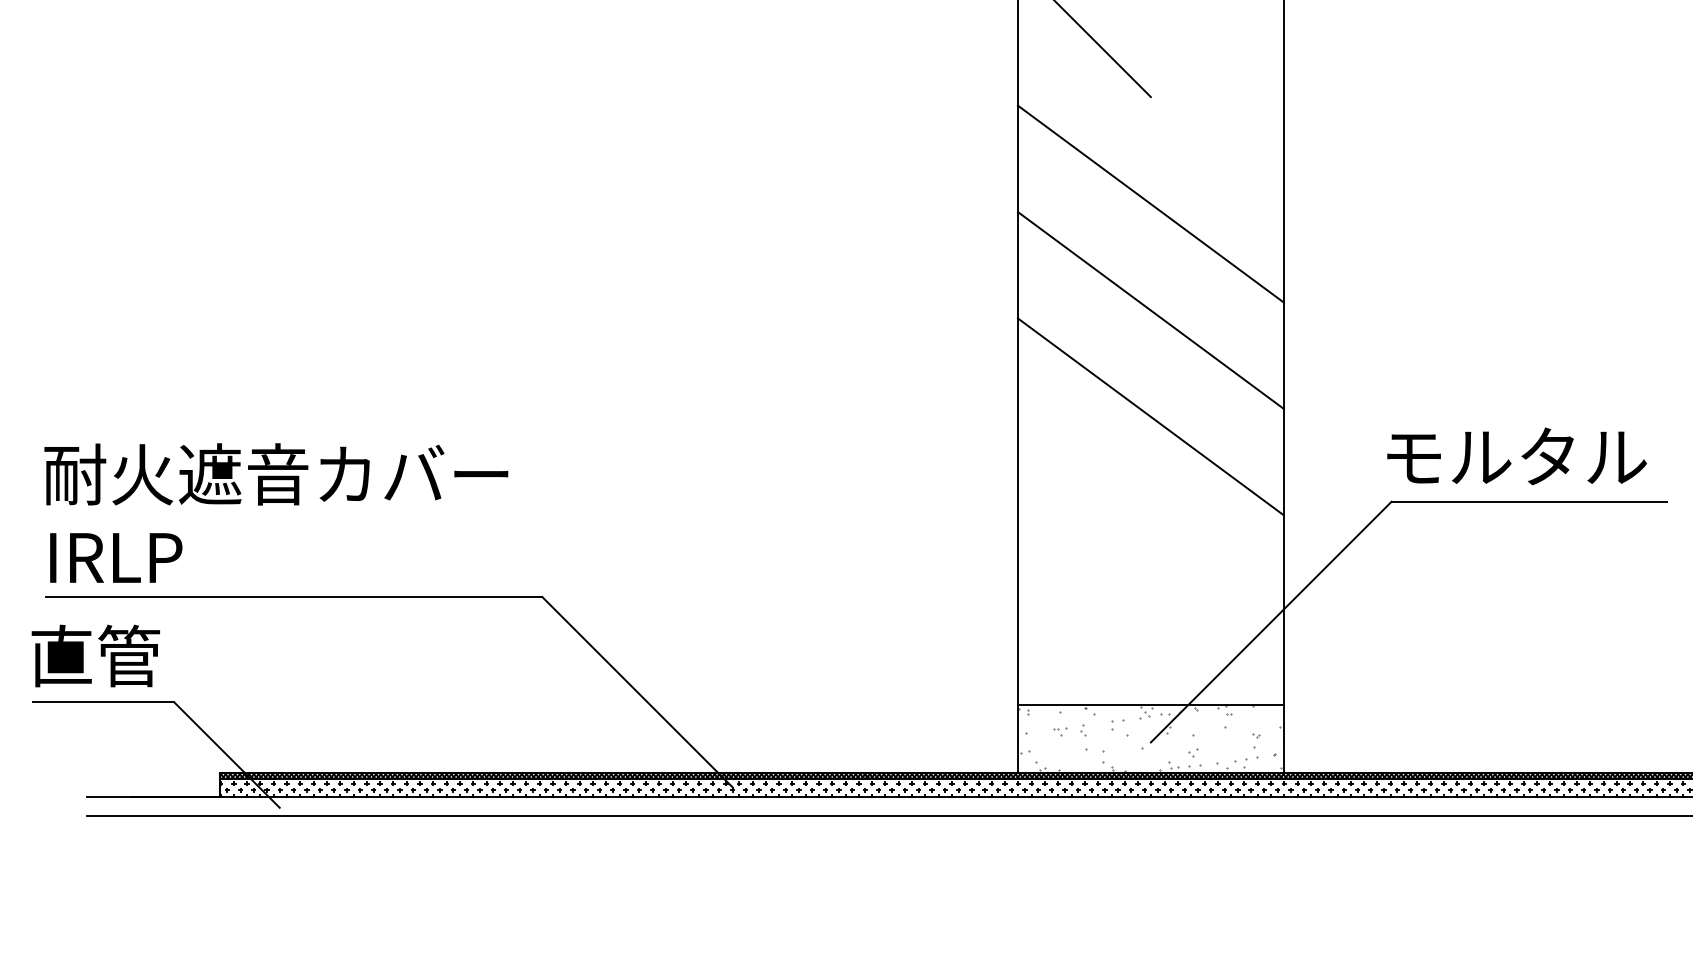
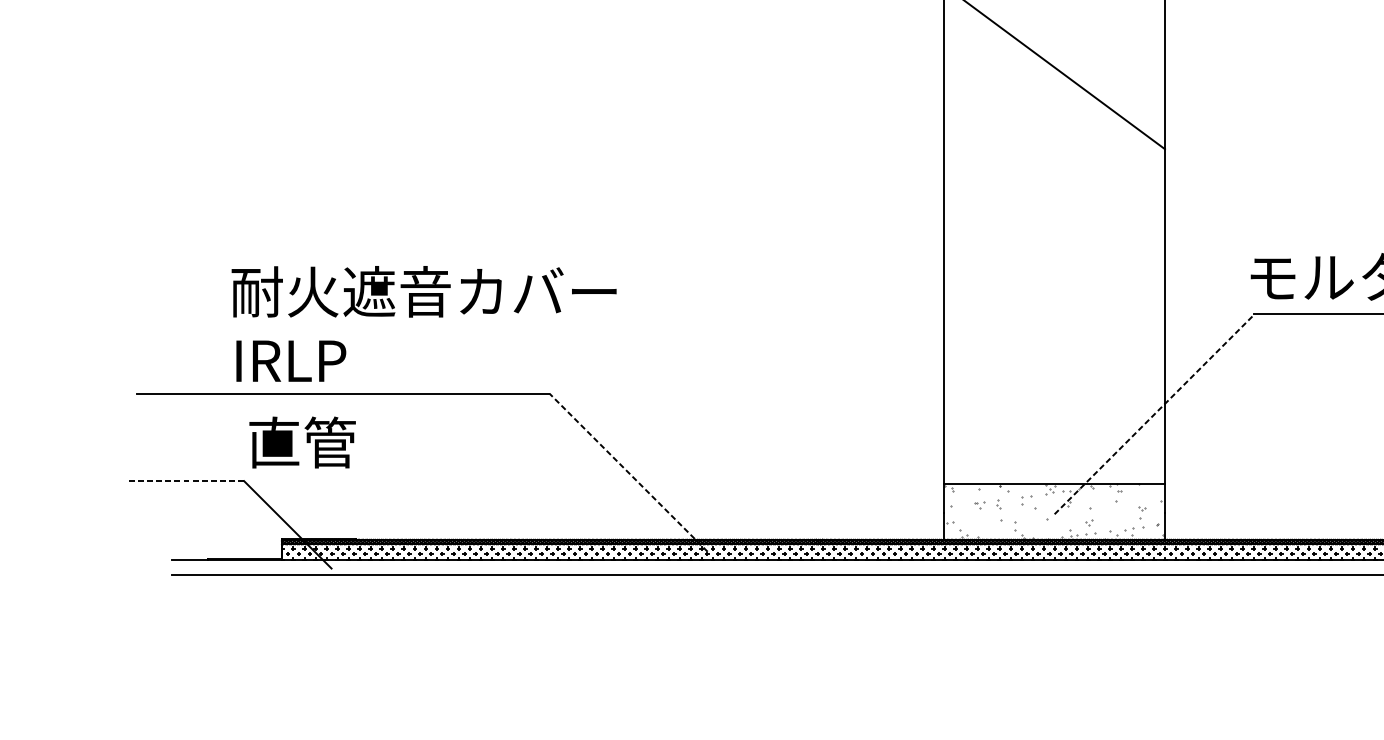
line: (1150, 310) -> (1054, 155), removed
line: (1150, 416) -> (1054, 243), removed
text: (276, 512) -> (424, 323), moved
line: (1271, 621) -> (1154, 413), solid -> dashed
text: (95, 655) -> (302, 442), moved
line: (637, 692) -> (628, 472), solid -> dashed
line: (103, 702) -> (185, 481), solid -> dashed

